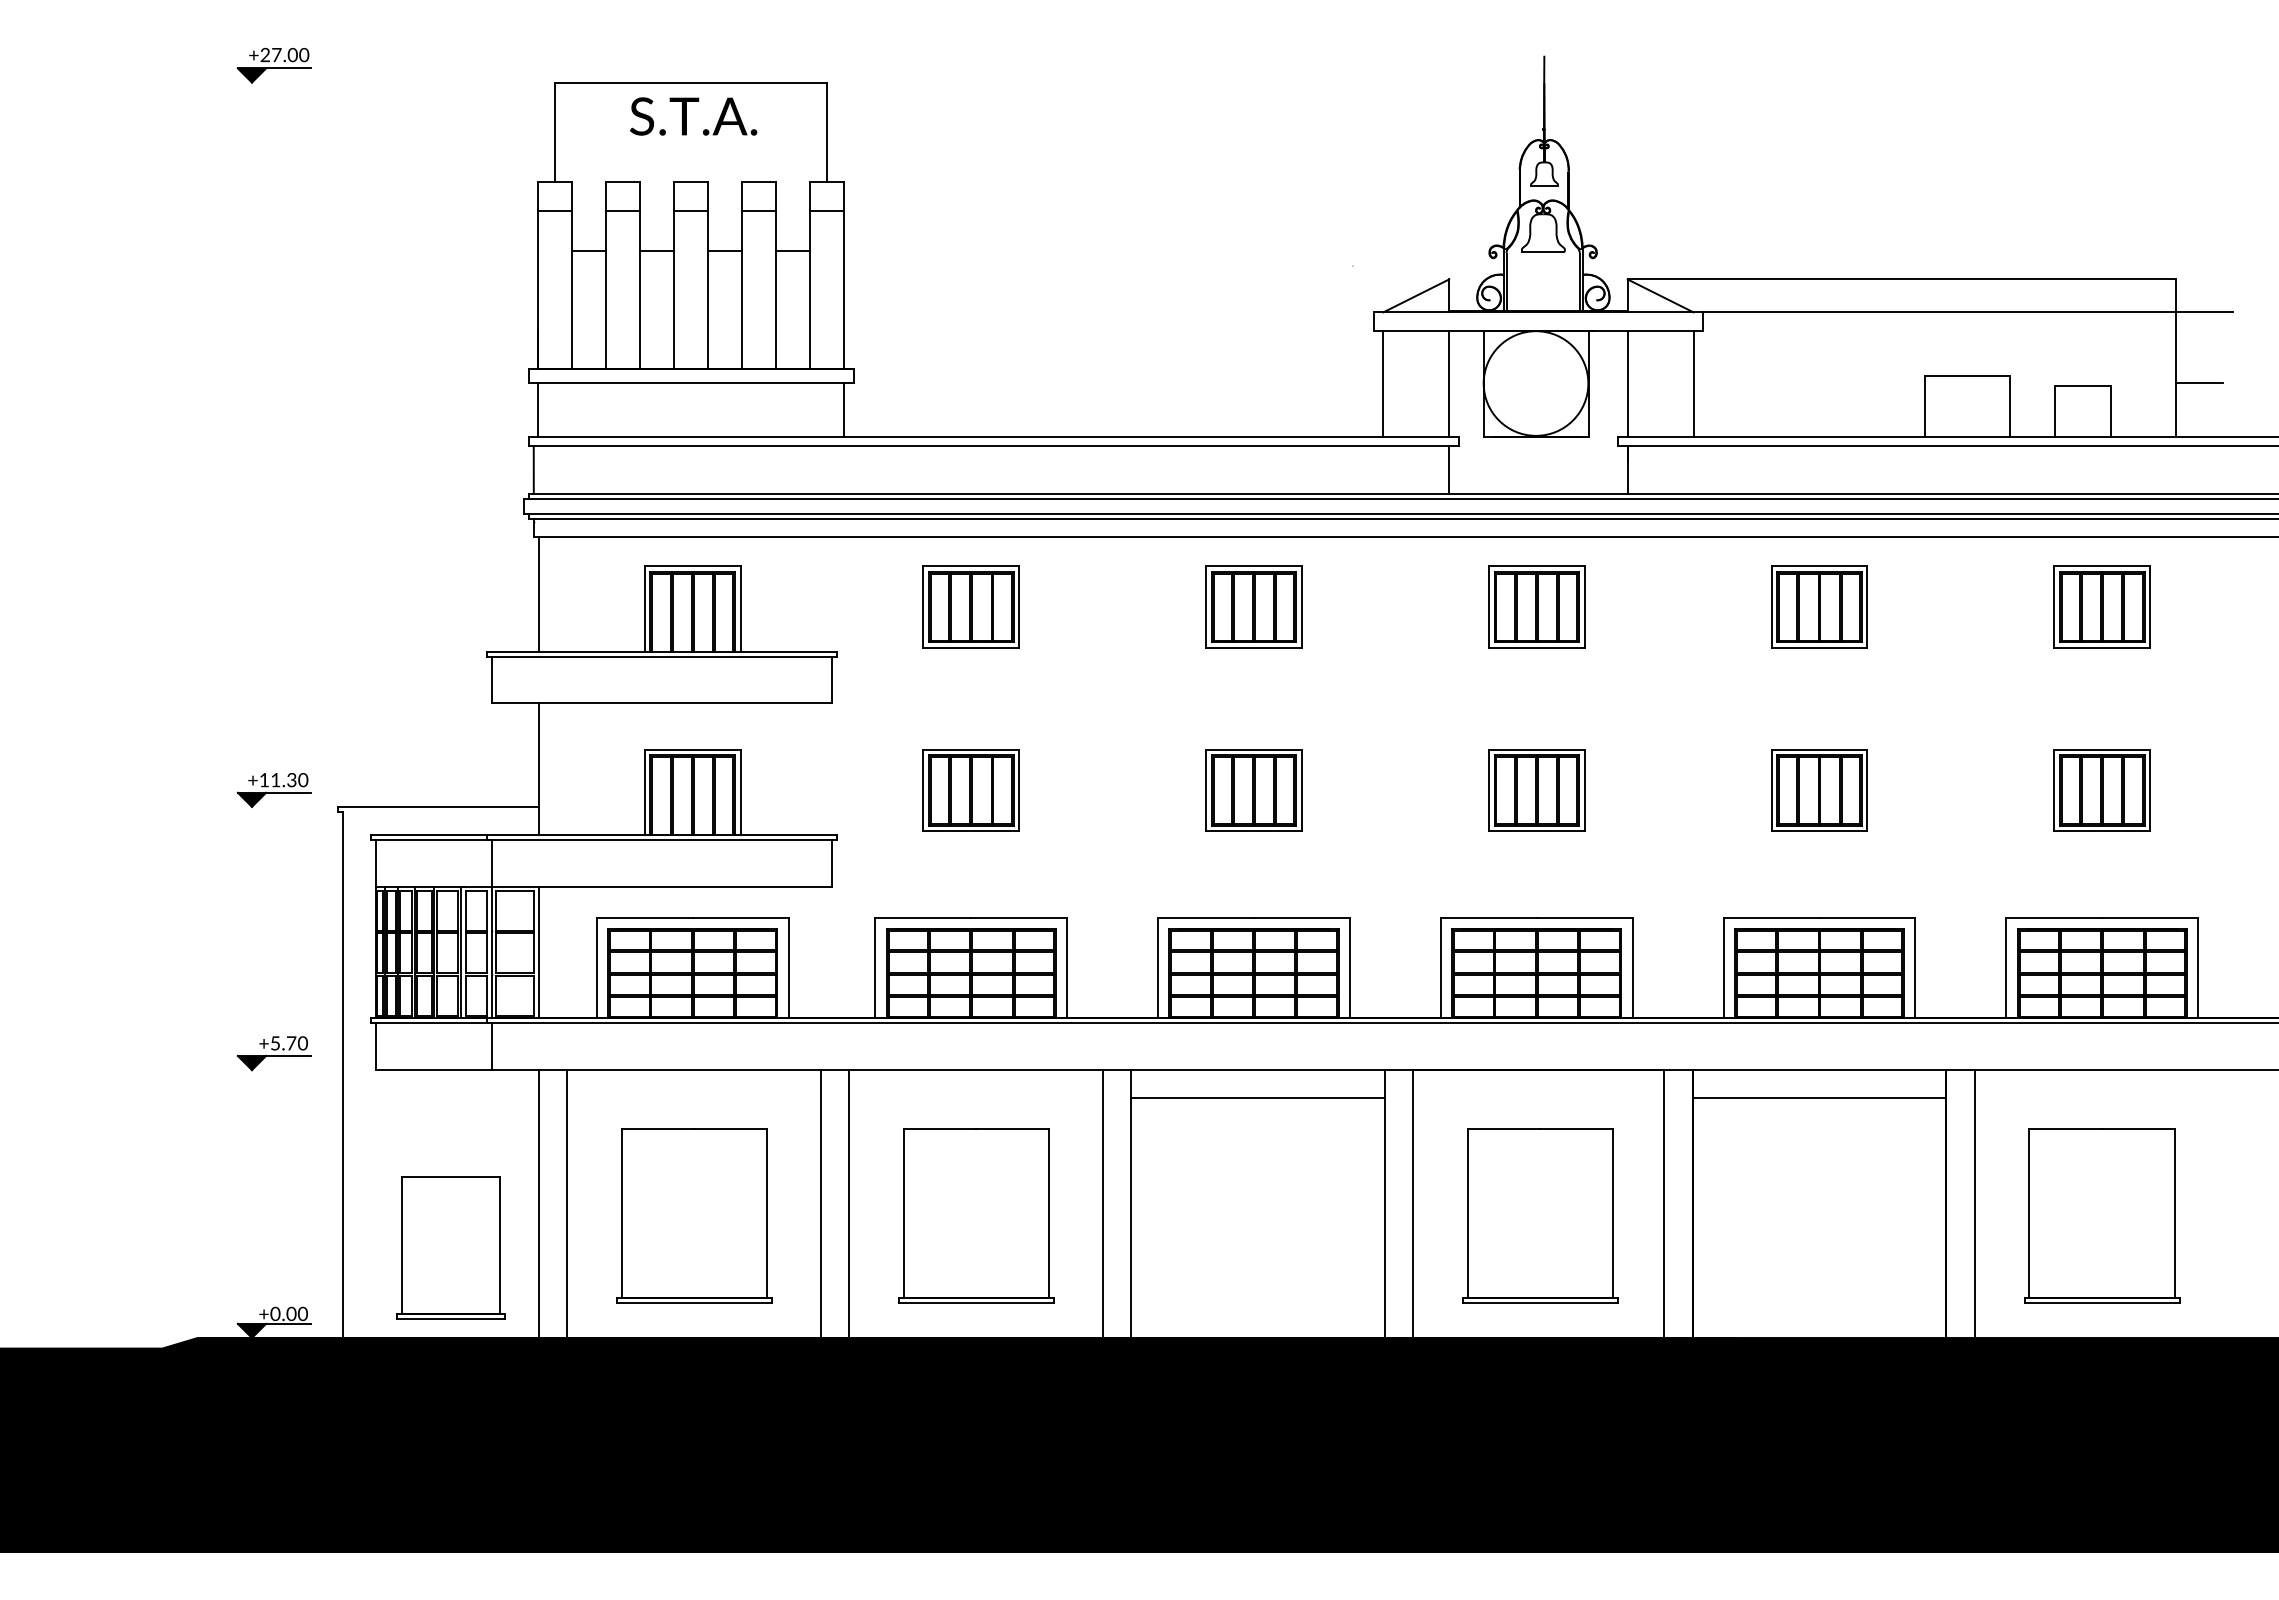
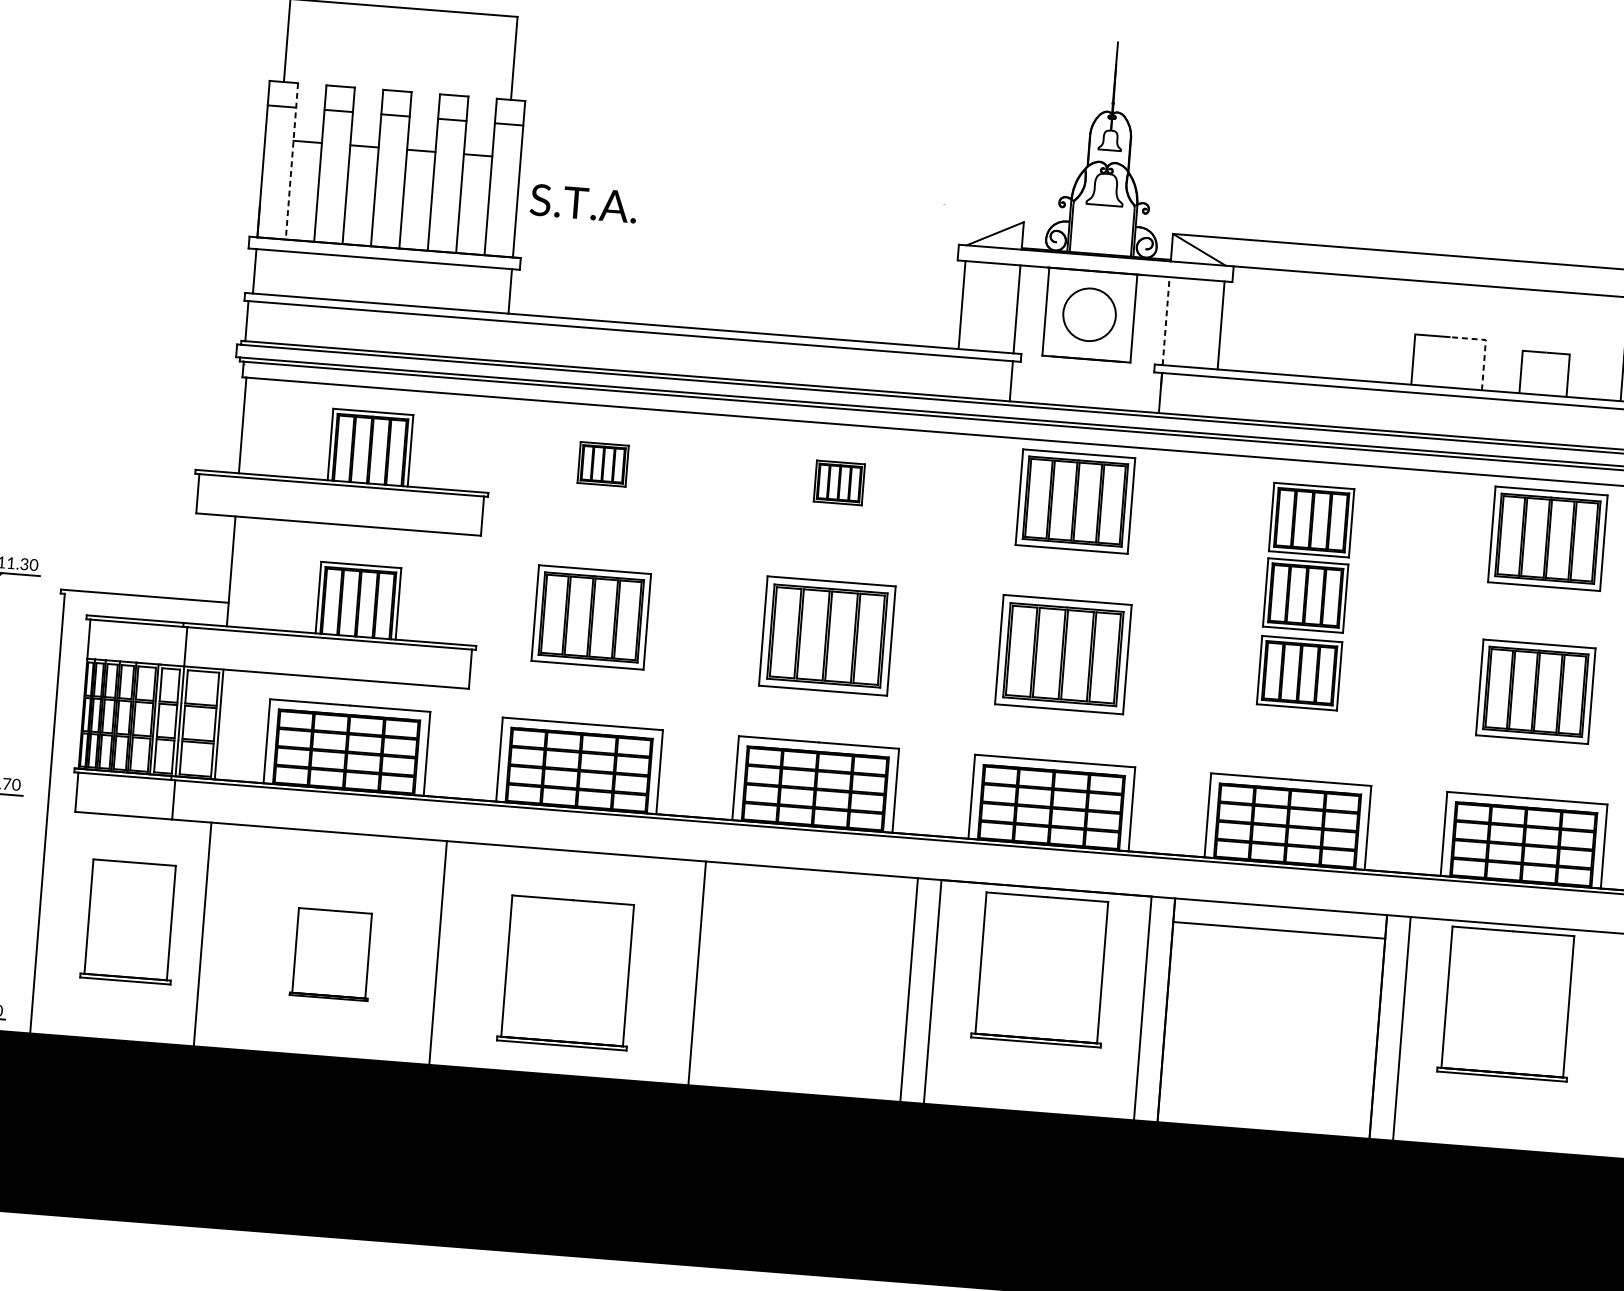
text: (693, 116) -> (583, 203), moved
line: (572, 275) -> (292, 161), solid -> dashed
circle: (1535, 383) -> (1089, 314), size x0.6
line: (1627, 383) -> (1165, 320), solid -> dashed
line: (2010, 384) -> (1485, 346), solid -> dashed
part: (970, 606) -> (602, 463), size x0.6
part: (1253, 606) -> (838, 482), size x0.6
part: (1536, 606) -> (1075, 501), size x1.4
part: (2101, 606) -> (1547, 538), size x1.4
part: (1819, 697) -> (1305, 595), added
part: (970, 790) -> (590, 617), size x1.4
part: (1253, 790) -> (826, 636), size x1.6
part: (1536, 790) -> (1063, 654), size x1.6
part: (2101, 790) -> (1535, 691), size x1.4
line: (1257, 1098) -> (809, 893), removed
line: (566, 1203) -> (226, 935), removed
line: (848, 1203) -> (461, 954), removed
line: (1102, 1203) -> (673, 971), removed
part: (694, 1215) -> (332, 954), size x0.6
part: (1540, 1215) -> (1041, 969), moved
part: (2102, 1215) -> (1507, 1003), moved
part: (450, 1247) -> (129, 921), moved

